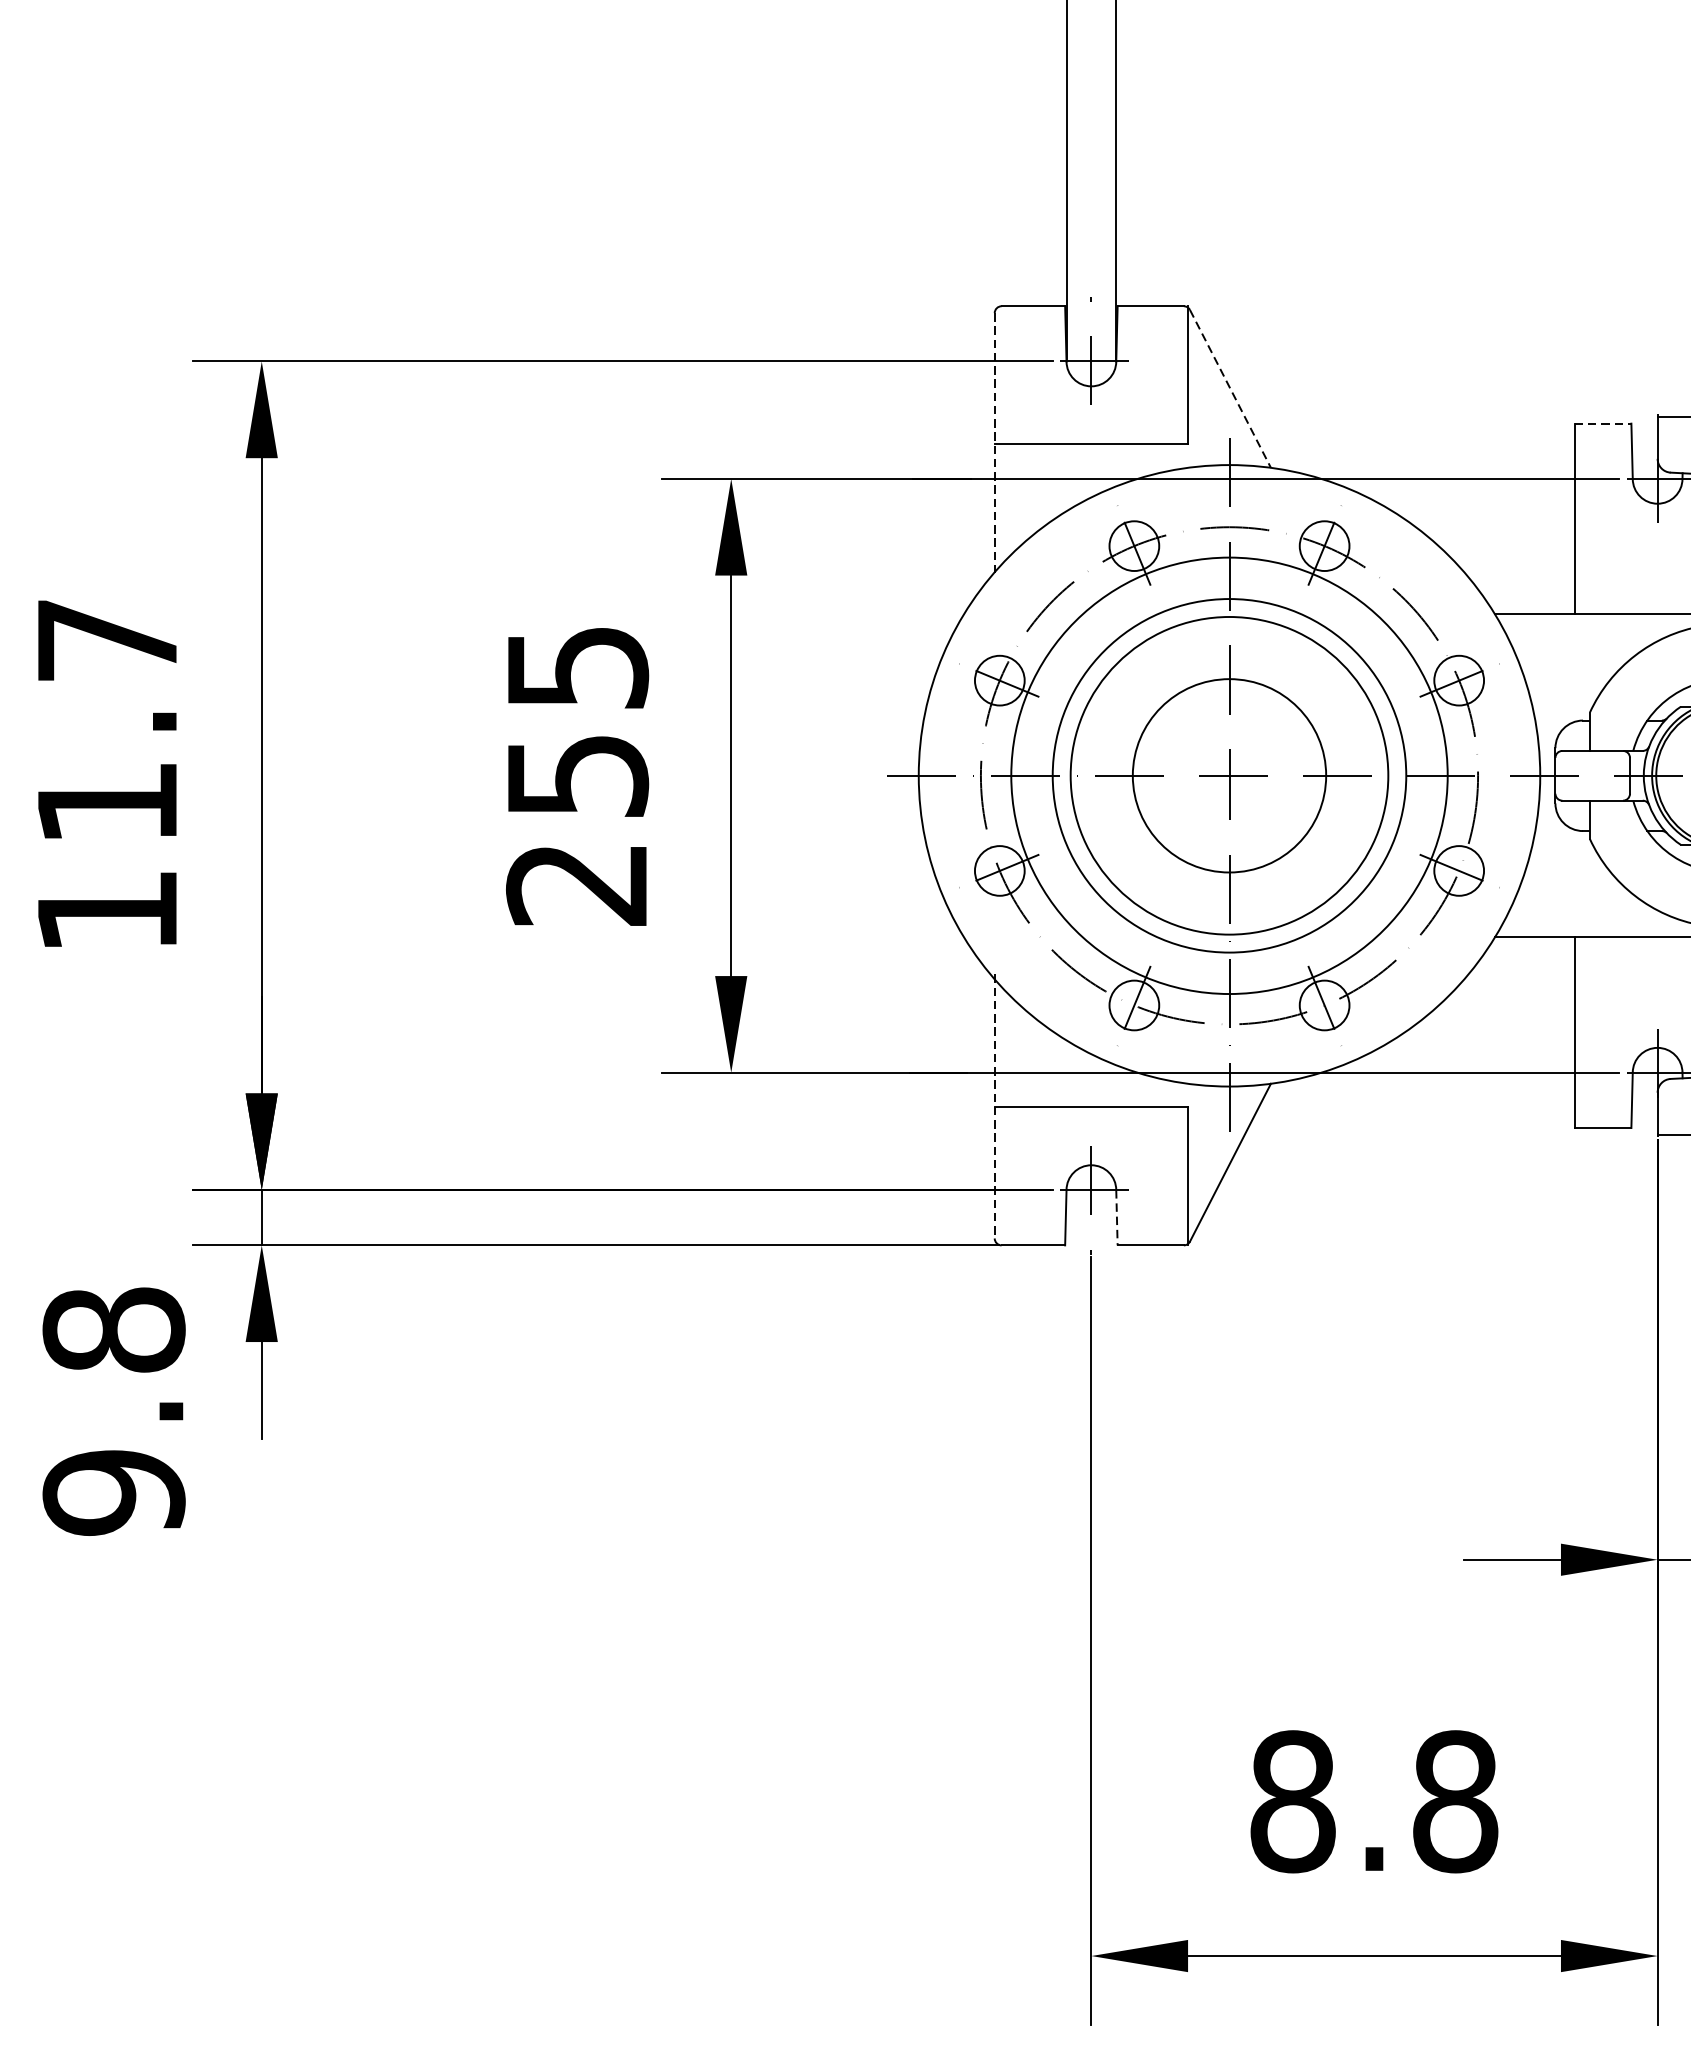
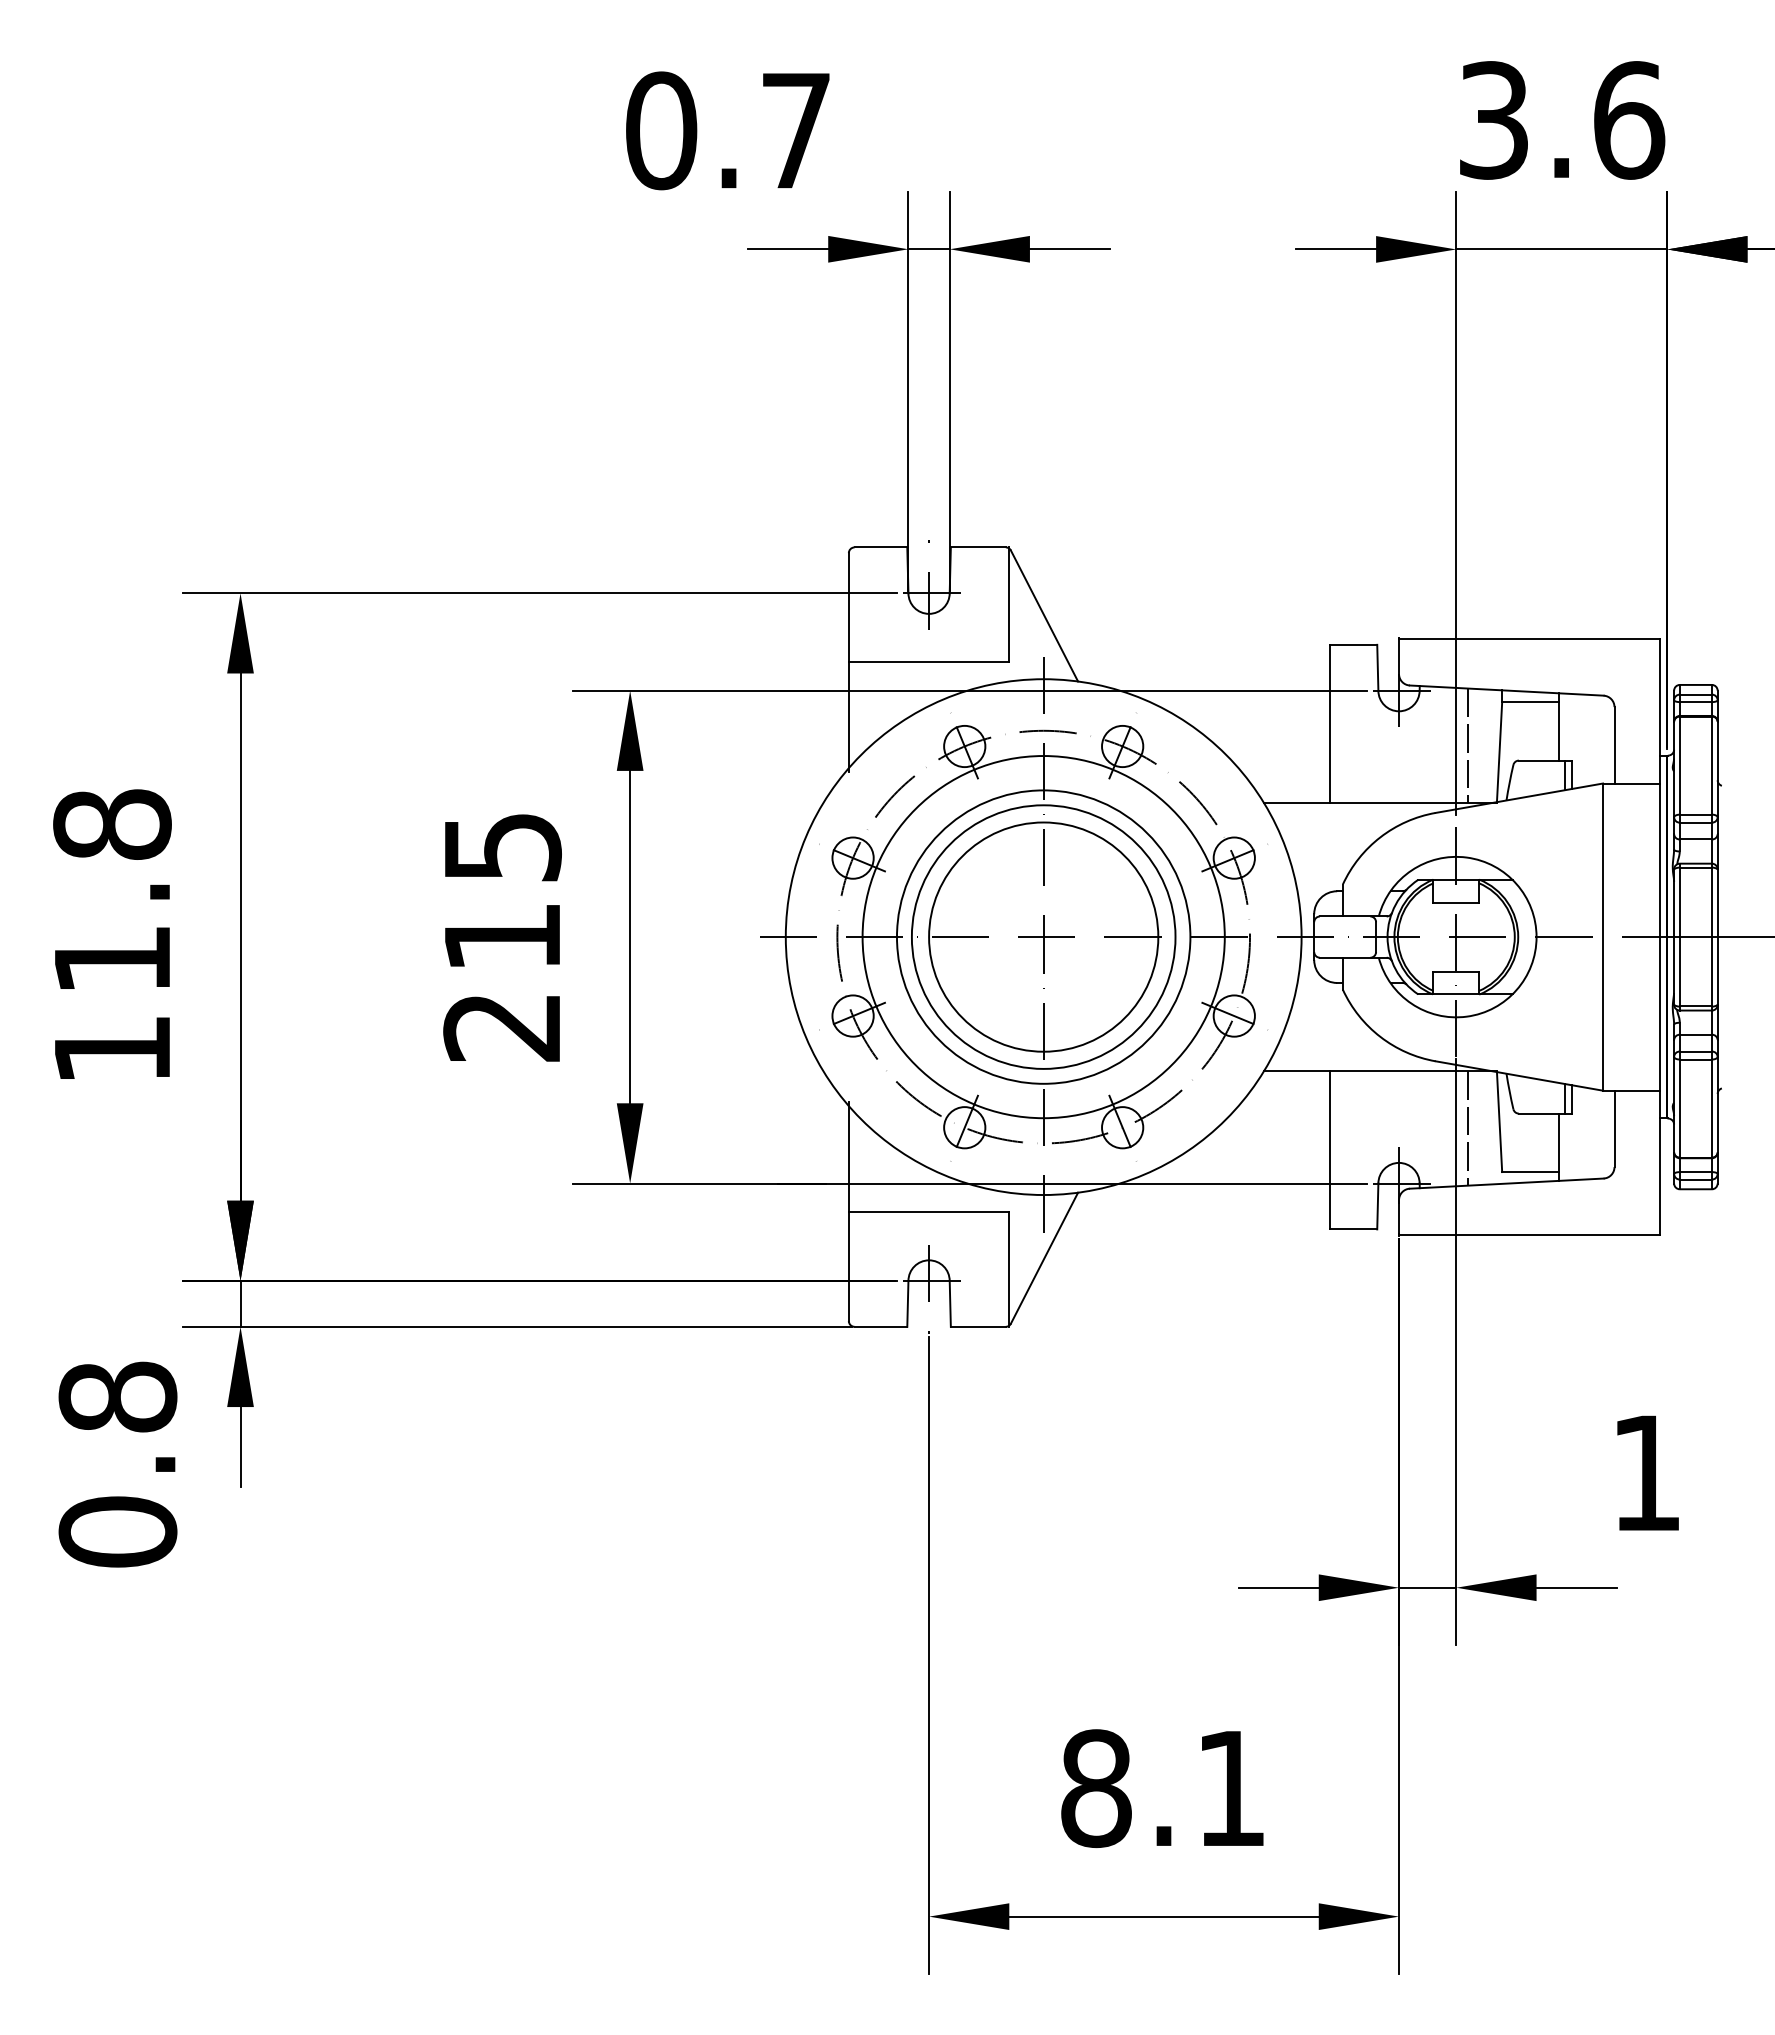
line: (1230, 389) -> (1044, 616), dashed -> solid
line: (1603, 423) -> (1354, 644), dashed -> solid
line: (994, 444) -> (848, 662), dashed -> solid
text: (107, 640) -> (112, 824), 11.7 -> 11.8
circle: (1229, 775) -> (1043, 936), size x1.43
text: (578, 776) -> (503, 937), 255 -> 215
line: (994, 1106) -> (848, 1211), dashed -> solid
line: (1117, 1217) -> (950, 1303), dashed -> solid
text: (113, 1491) -> (117, 1531), 9.8 -> 0.8
text: (1455, 1801) -> (1231, 1788), 8.8 -> 8.1

